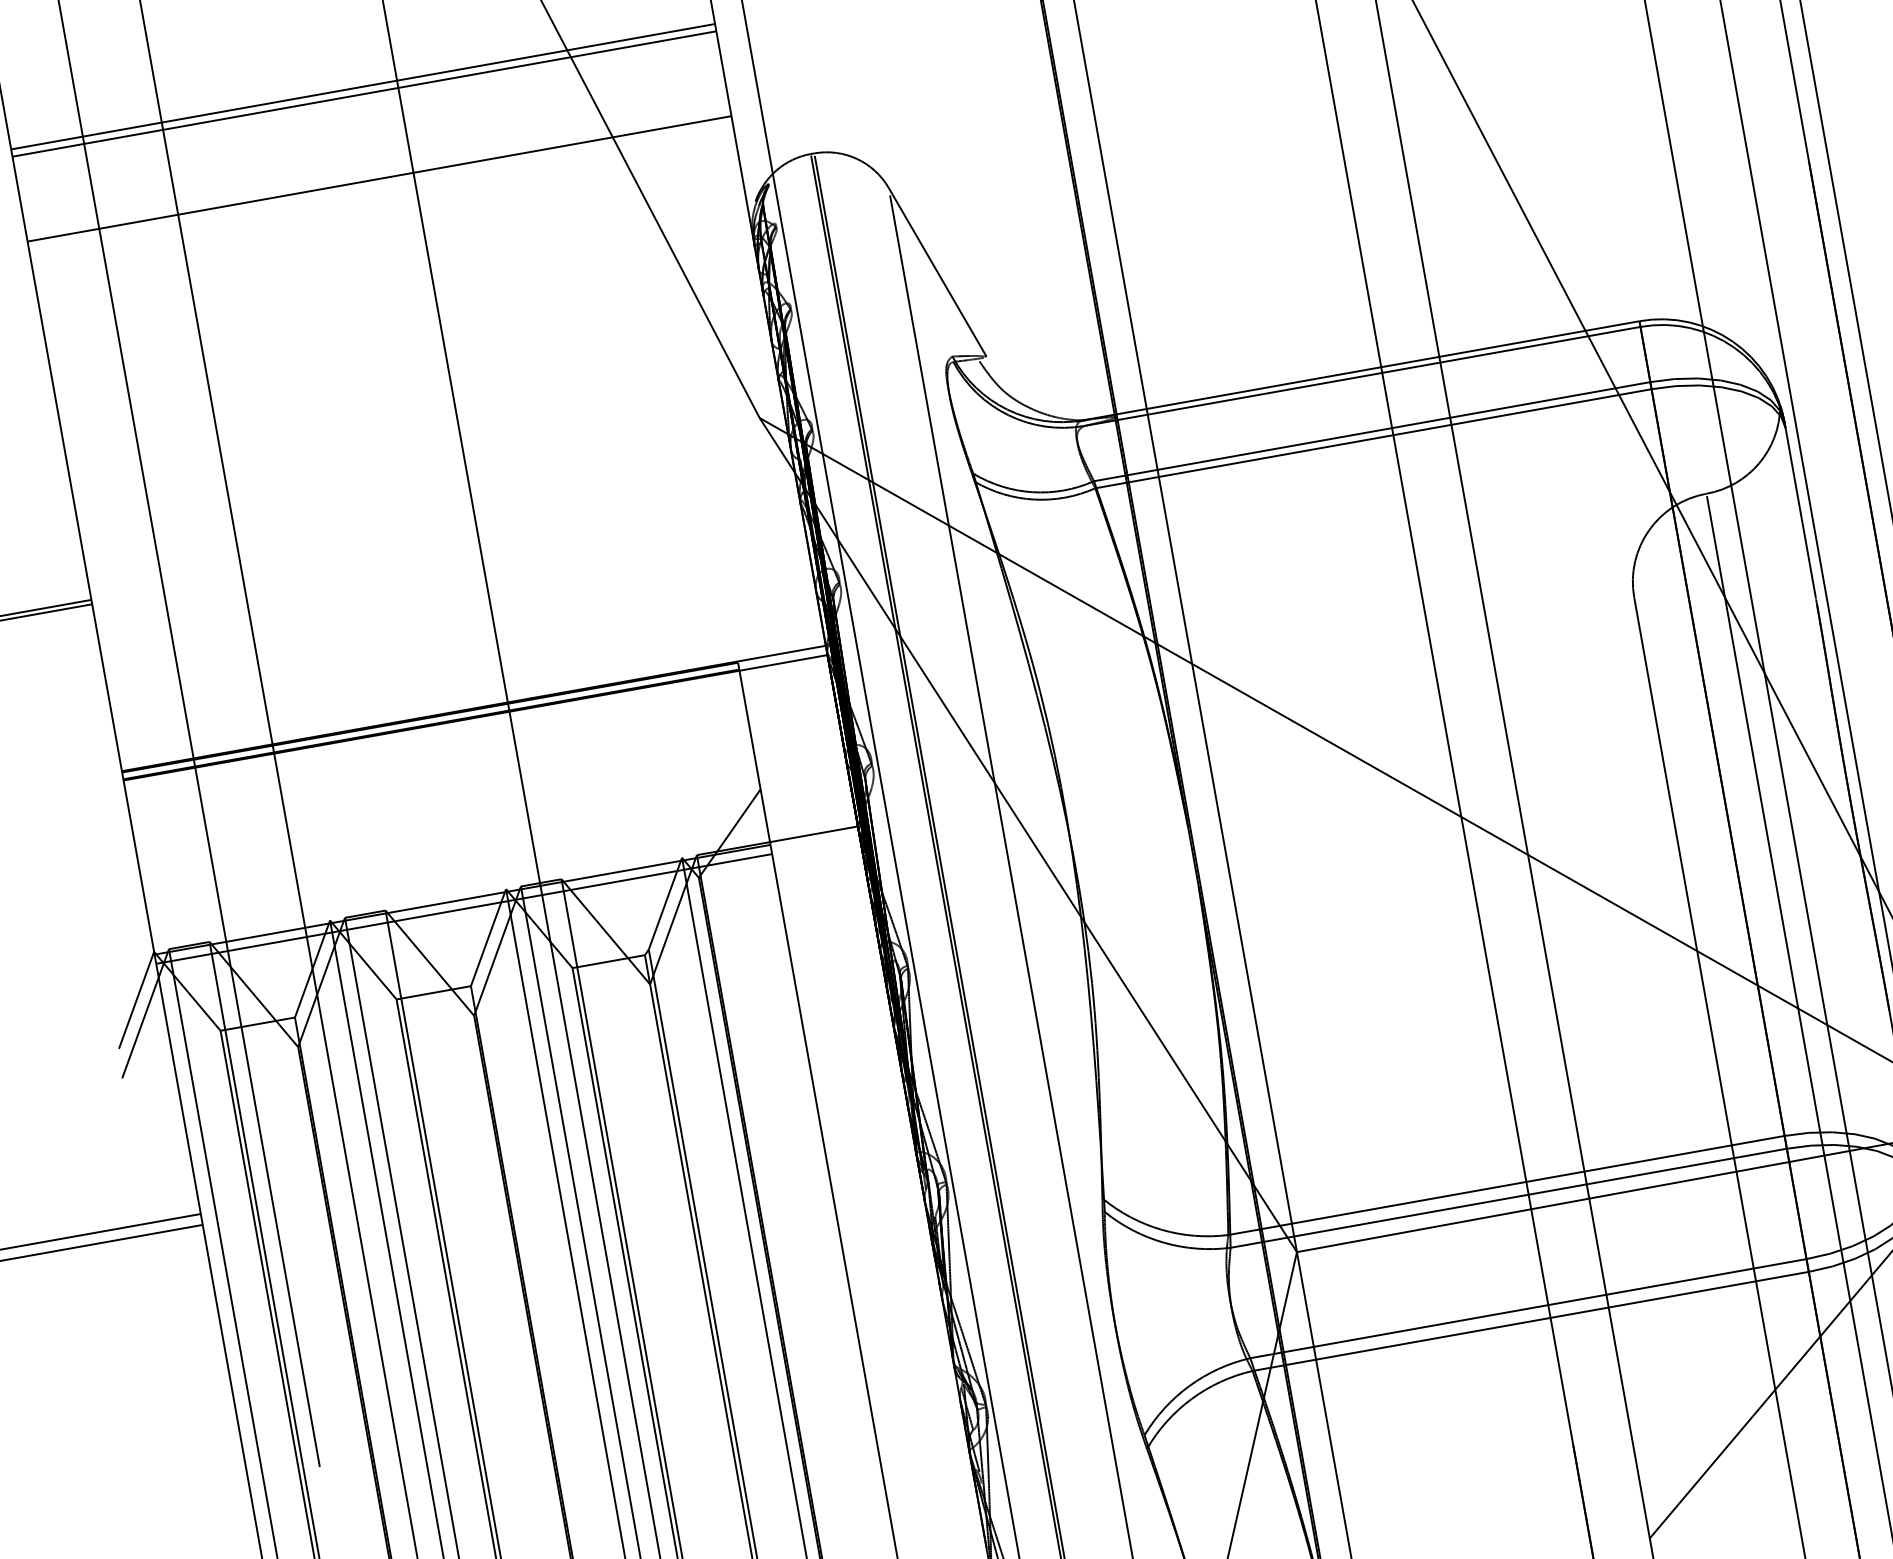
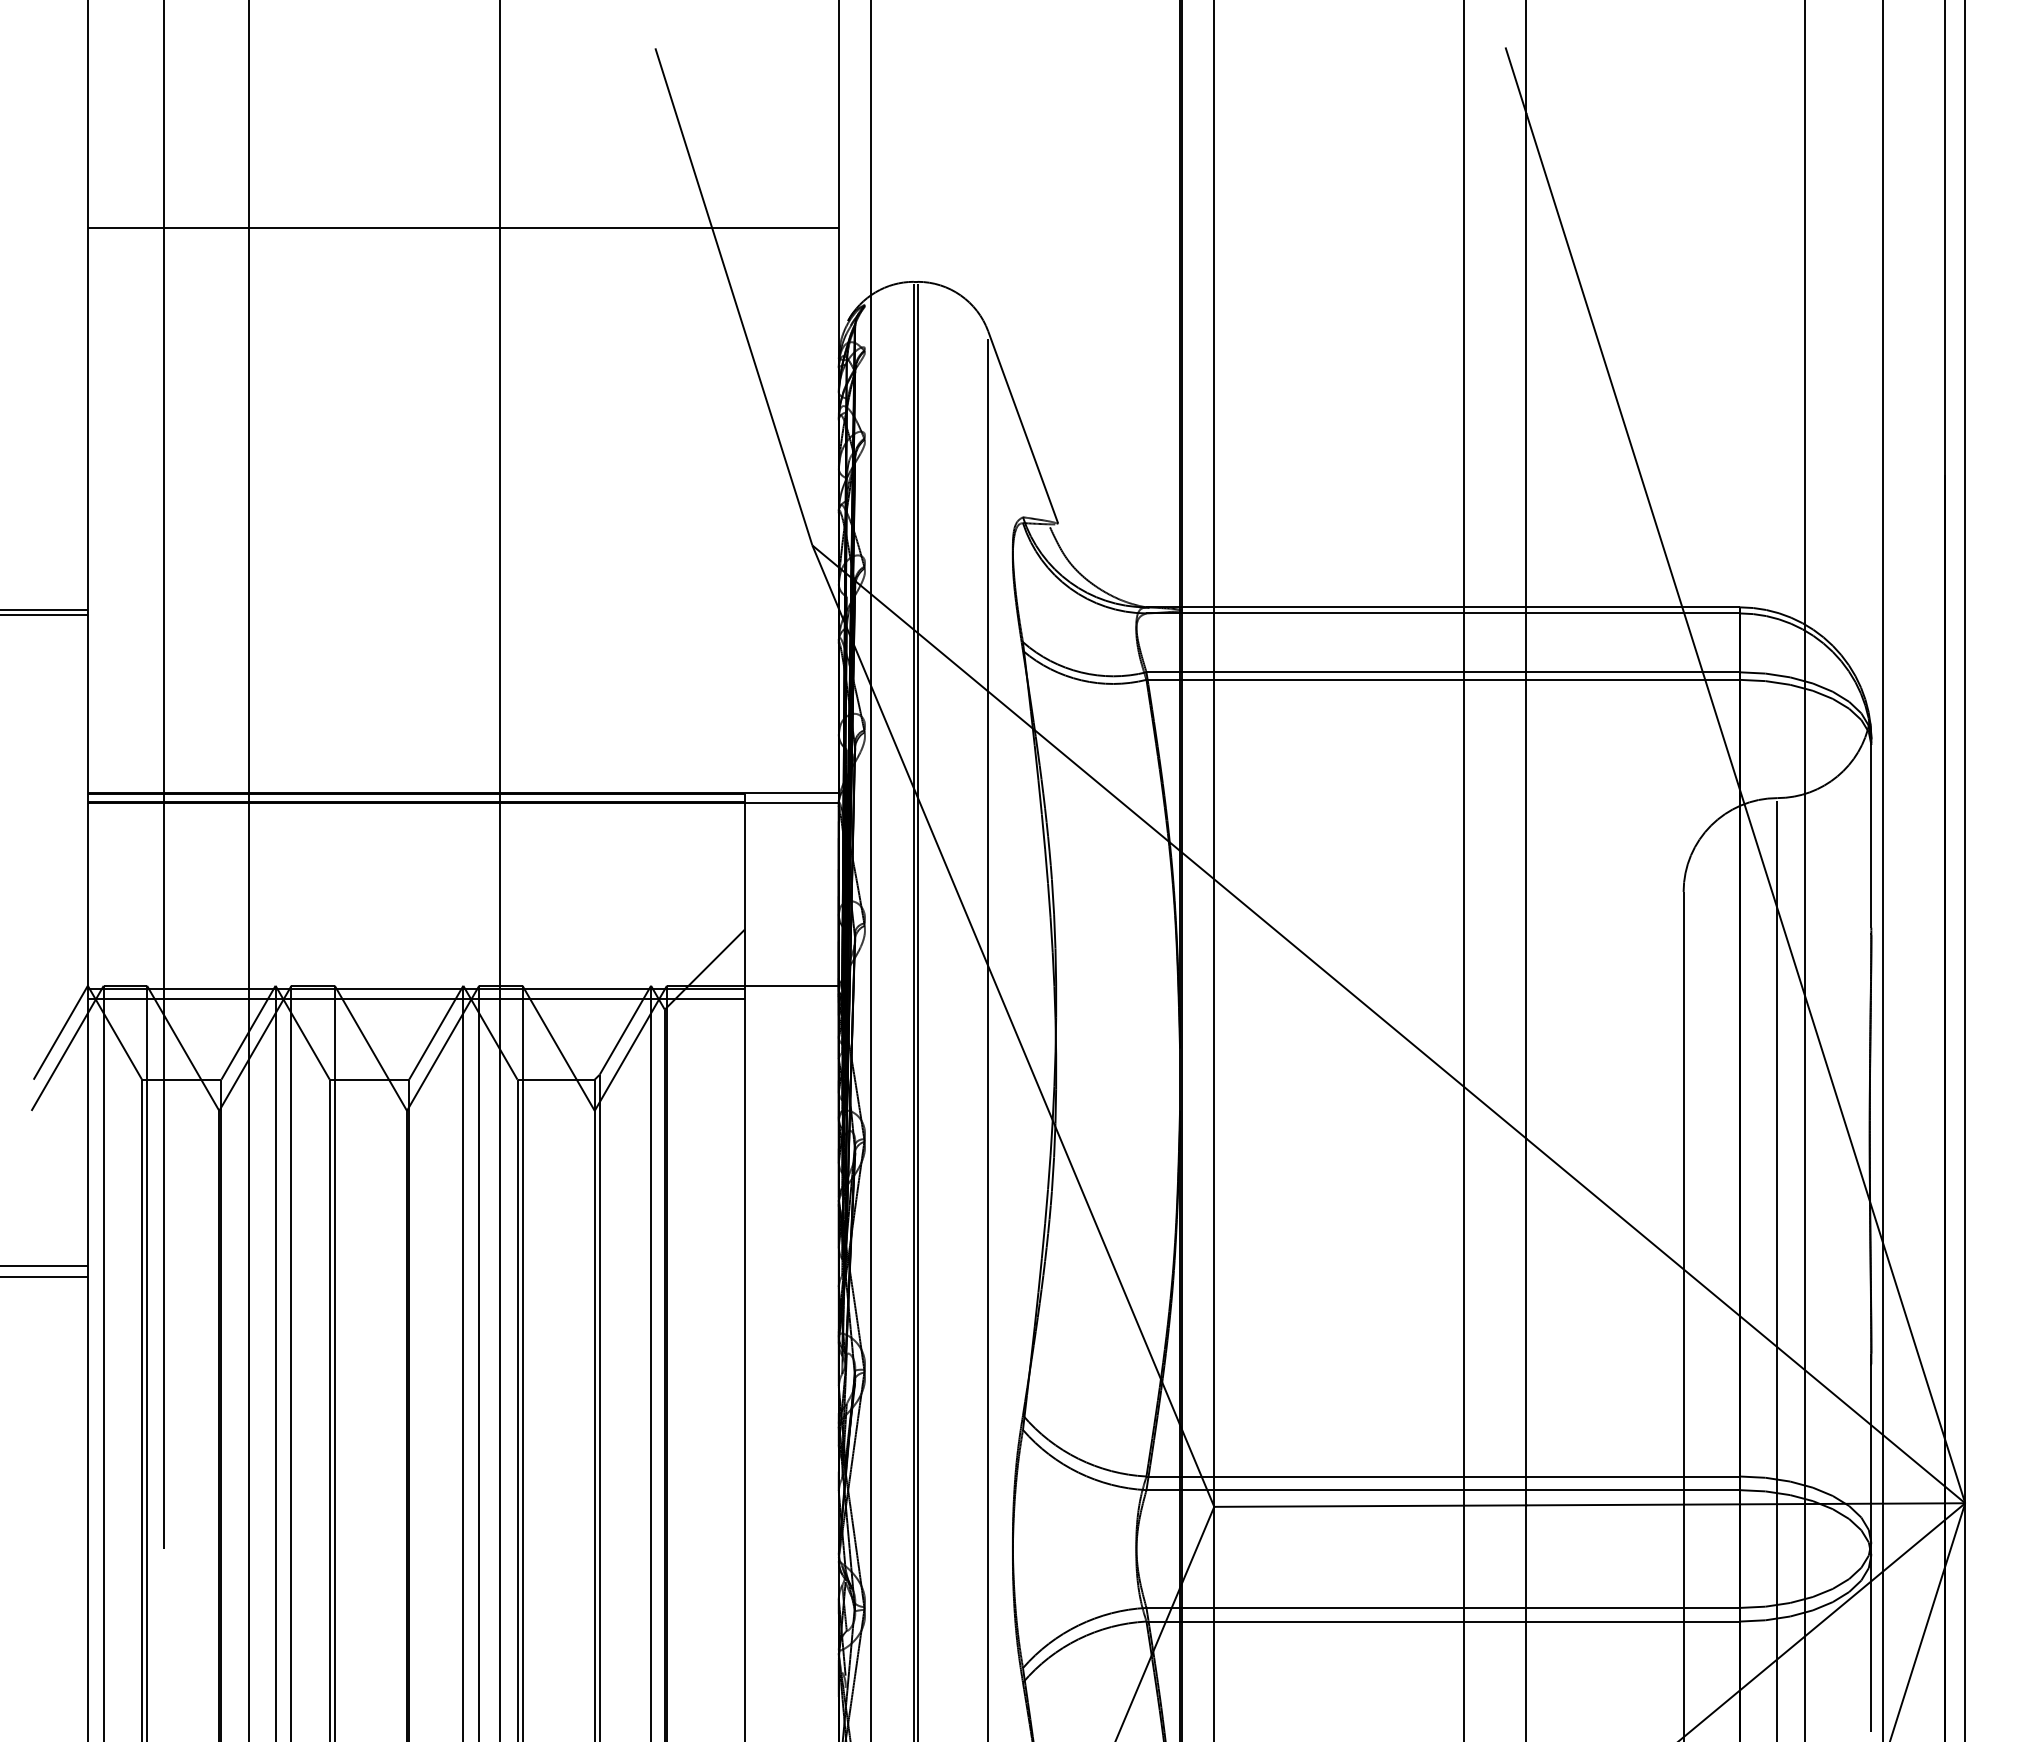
line: (362, 86) -> (462, 129), removed
line: (363, 94) -> (462, 137), removed

